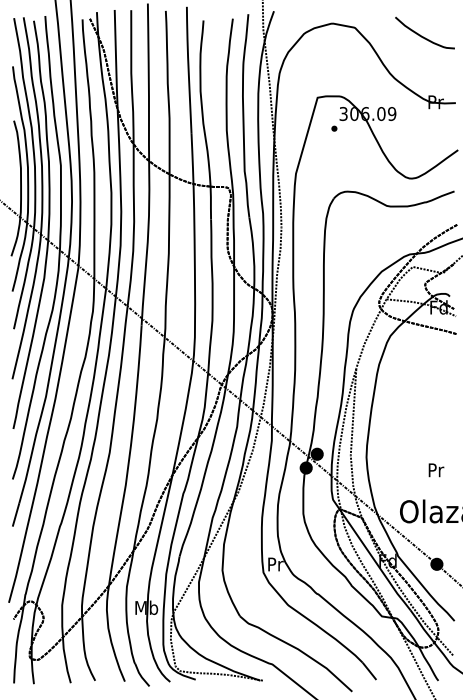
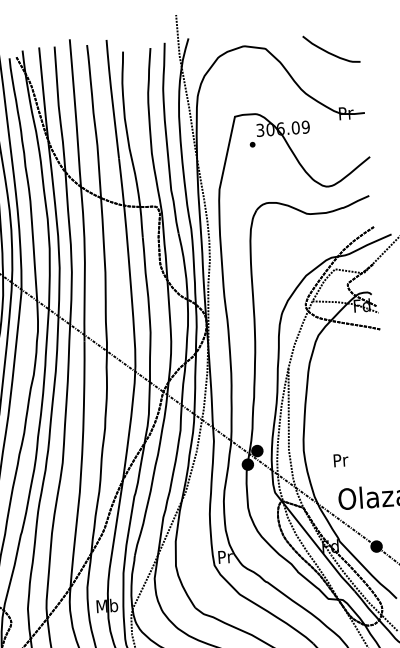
text: (436, 470) -> (341, 460), moved

